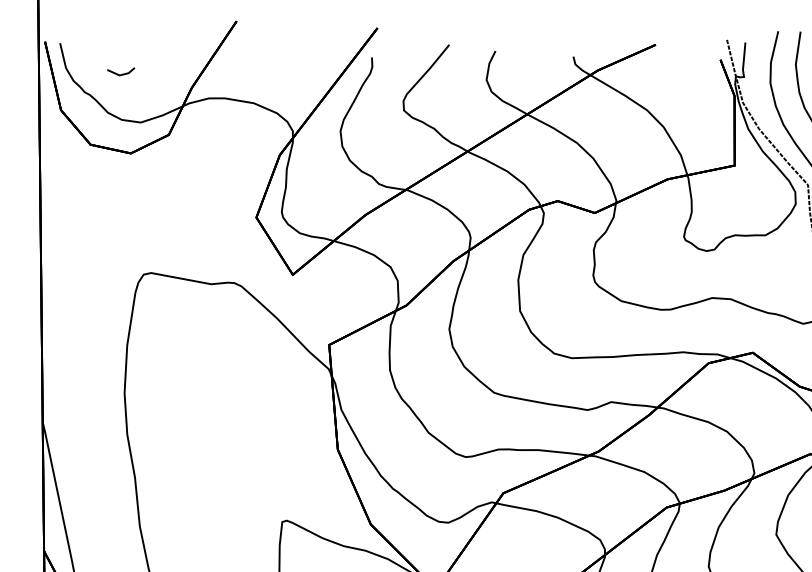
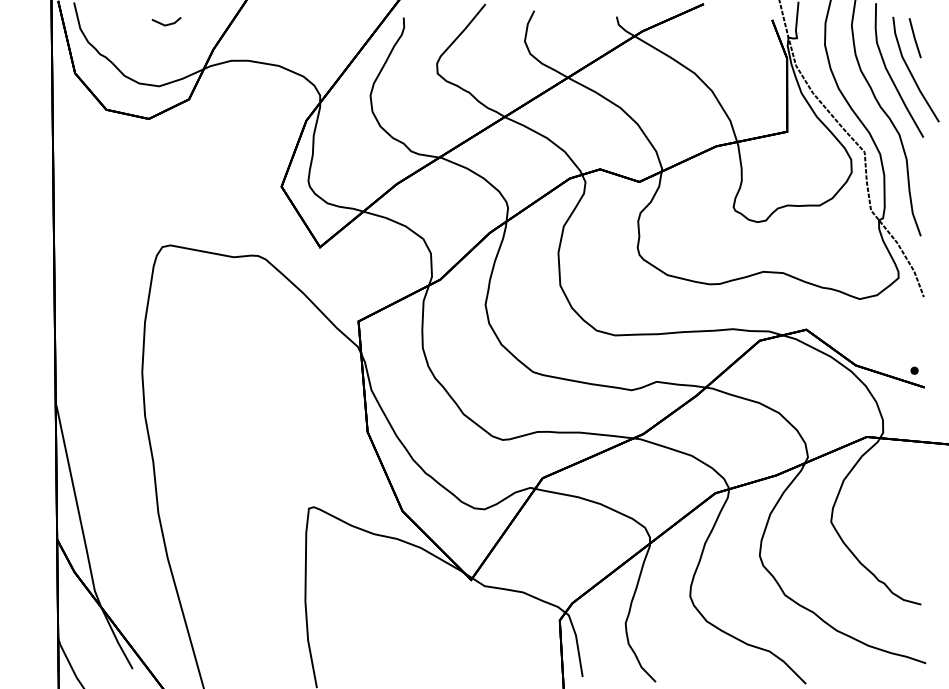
line: (122, 73) -> (168, 23), moved

